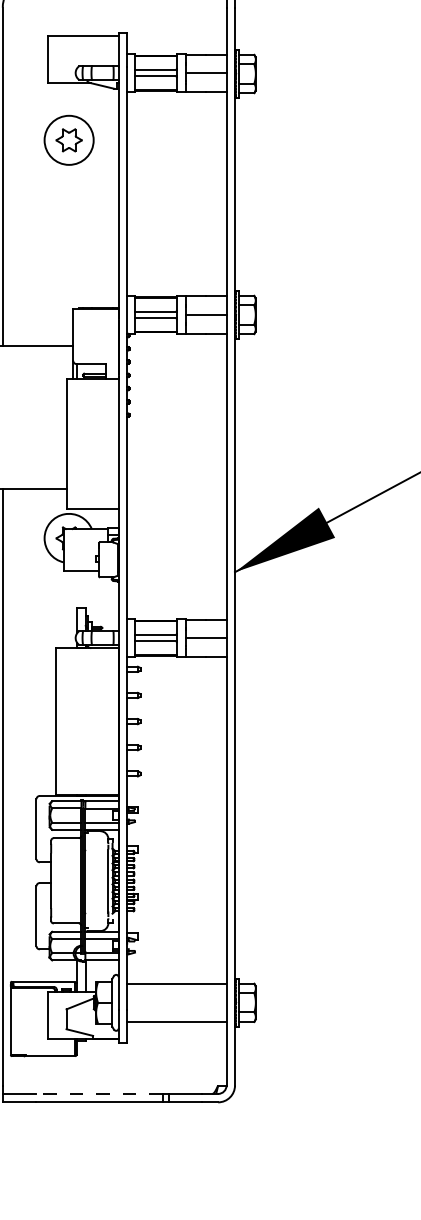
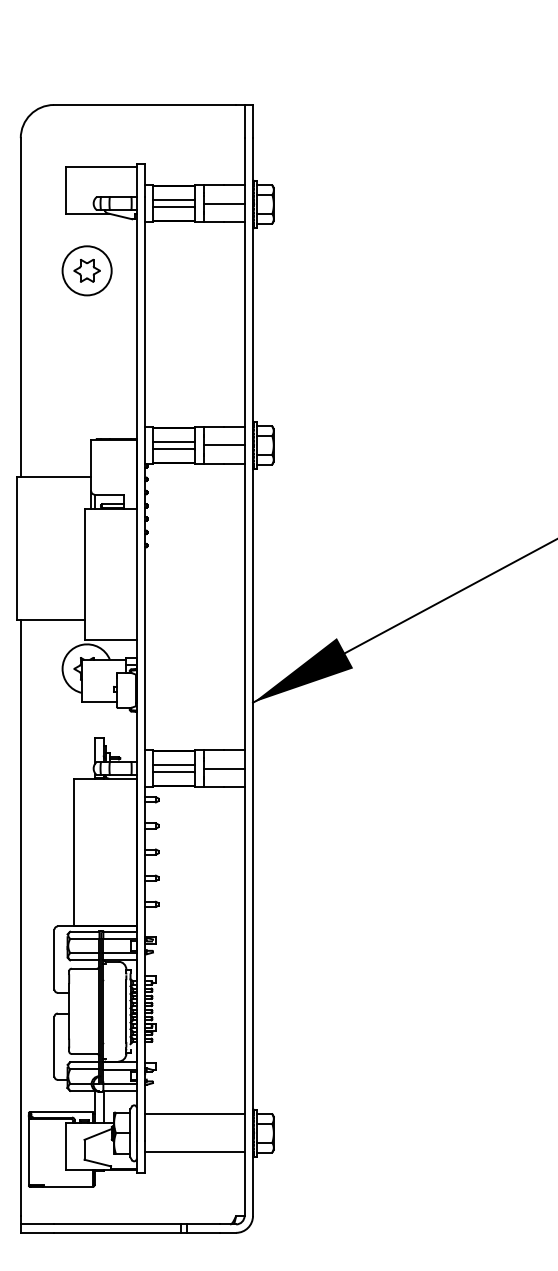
line: (98, 1094) -> (116, 1224), dashed -> solid

